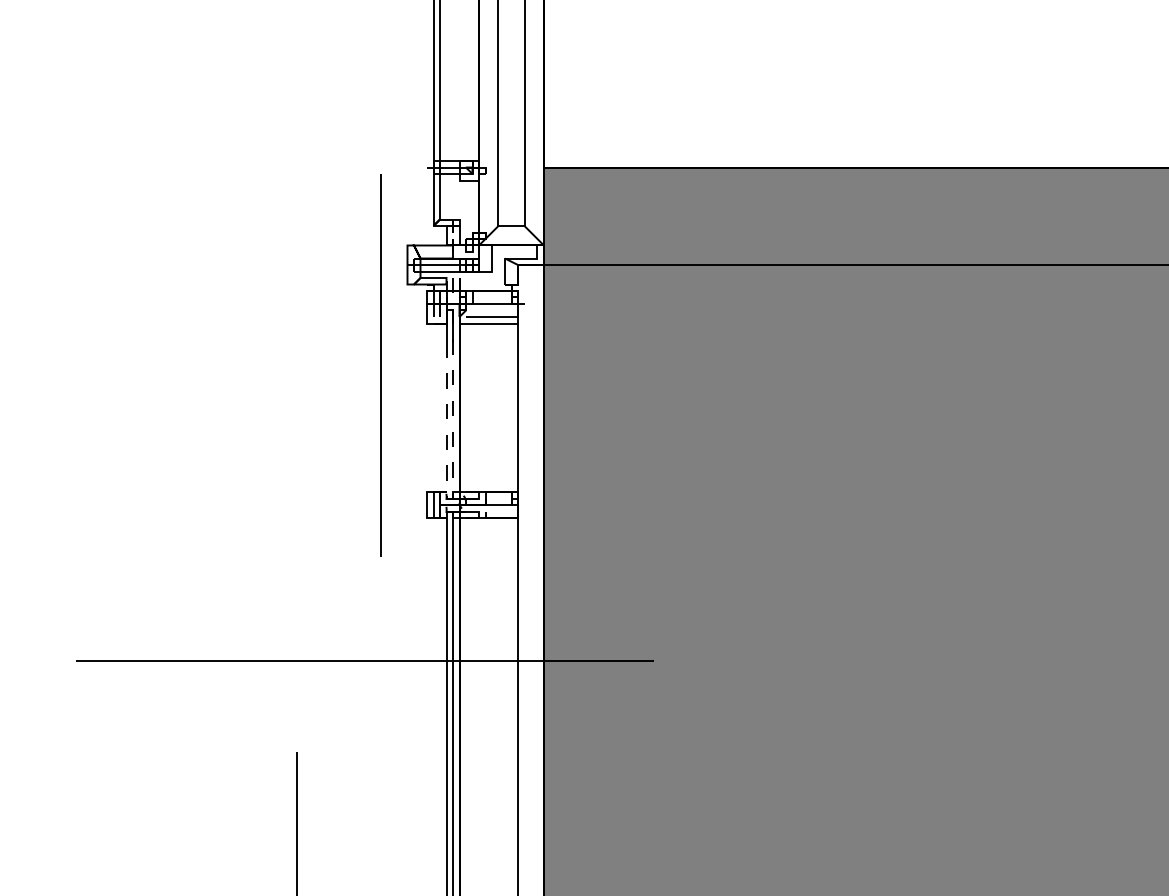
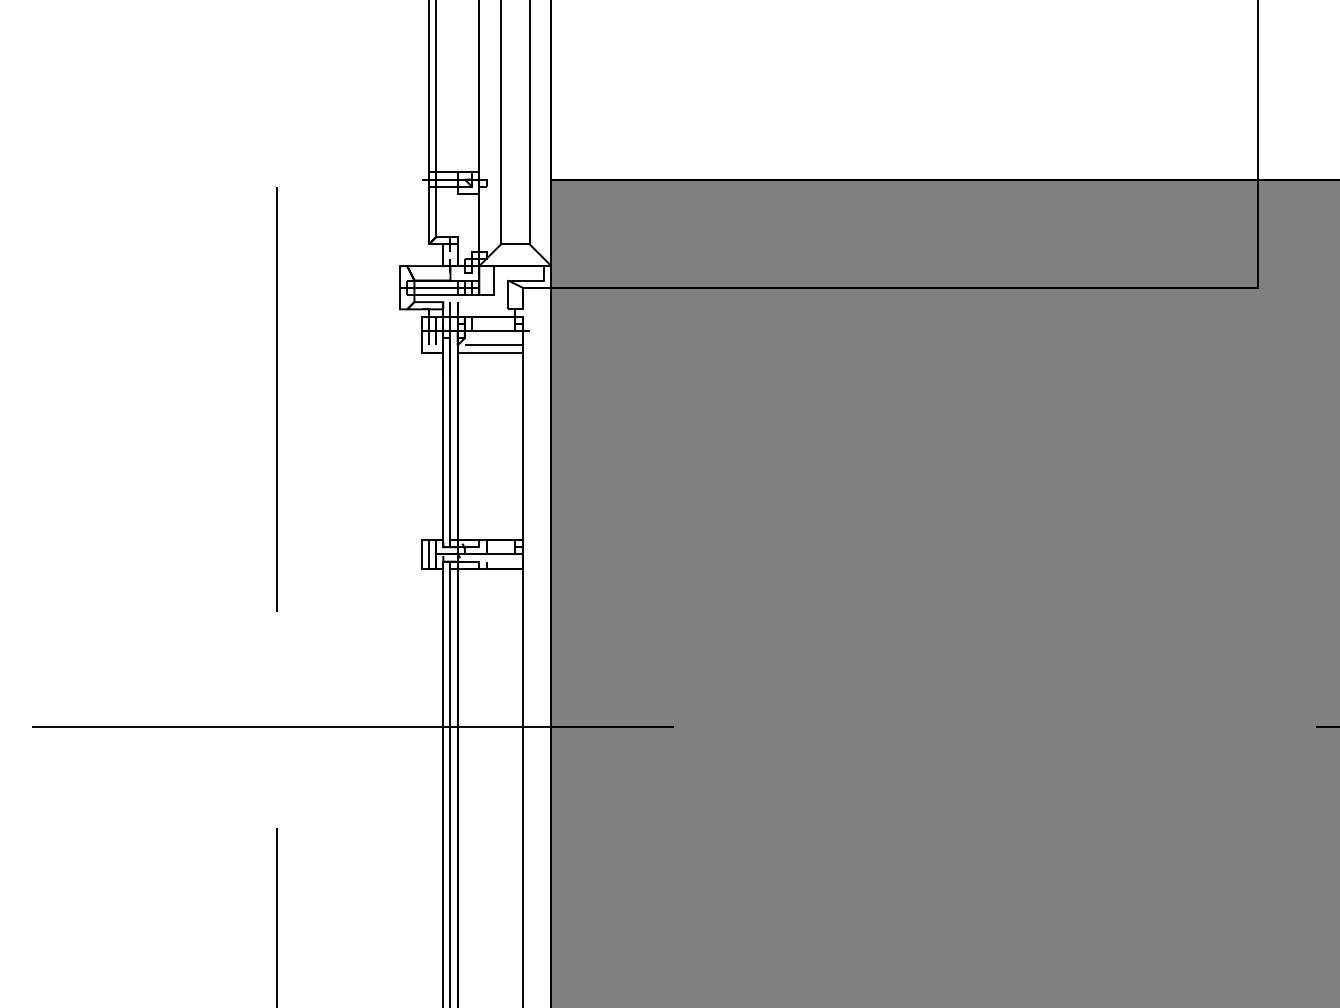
line: (379, 365) -> (276, 399), moved
line: (449, 499) -> (446, 547), dashed -> solid

